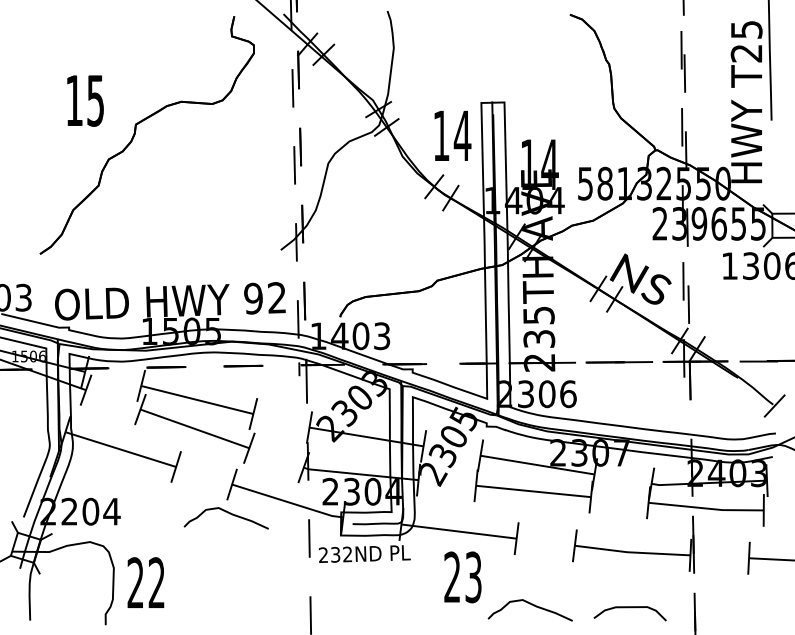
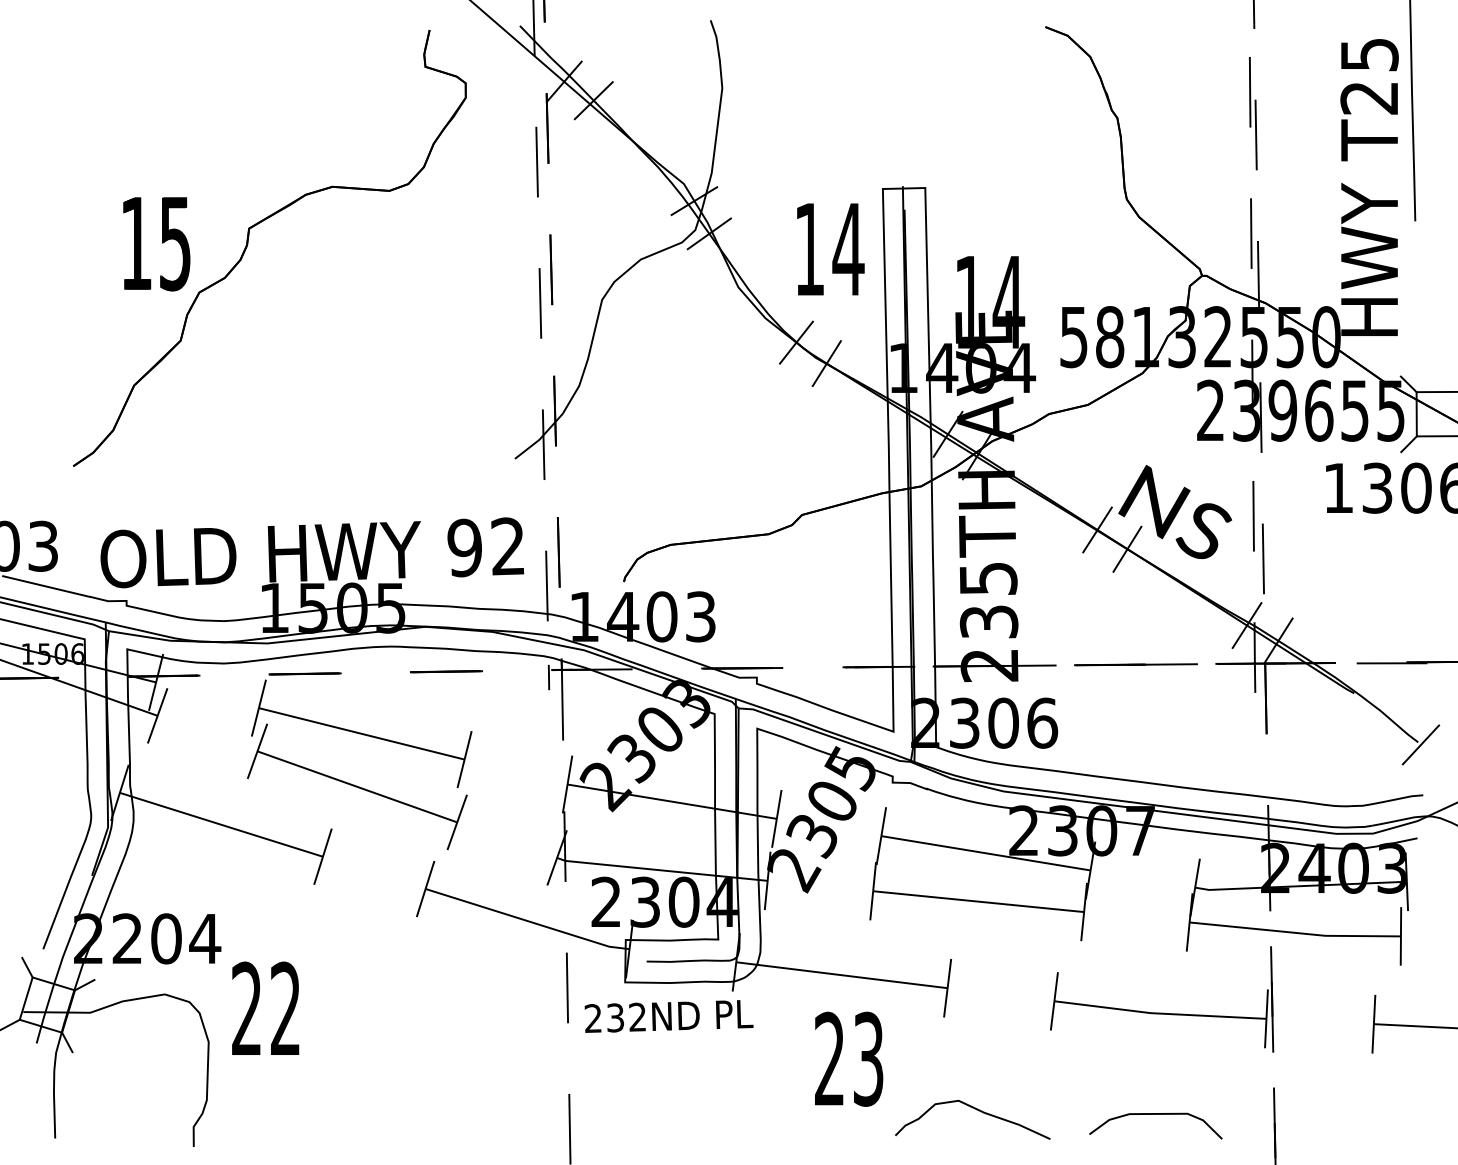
text: (85, 100) -> (156, 243), moved
curve: (227, 513) -> (417, 942), removed
text: (145, 582) -> (264, 1008), moved

